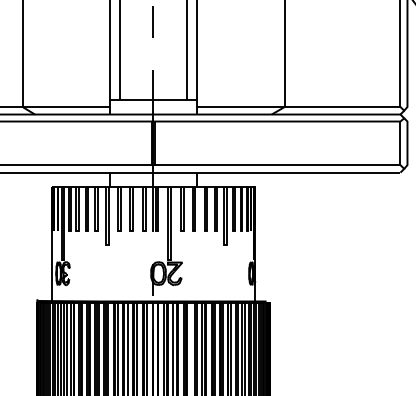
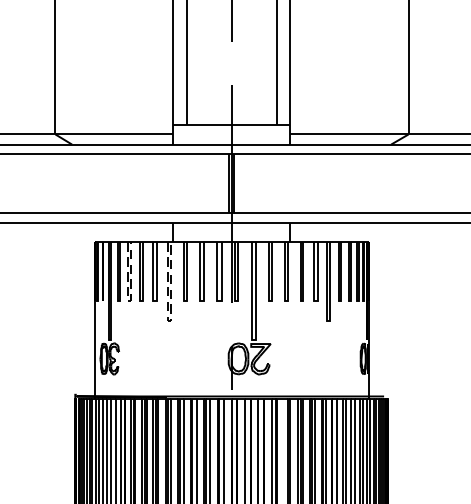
line: (77, 230) -> (129, 300), solid -> dashed
line: (107, 245) -> (169, 321), solid -> dashed

